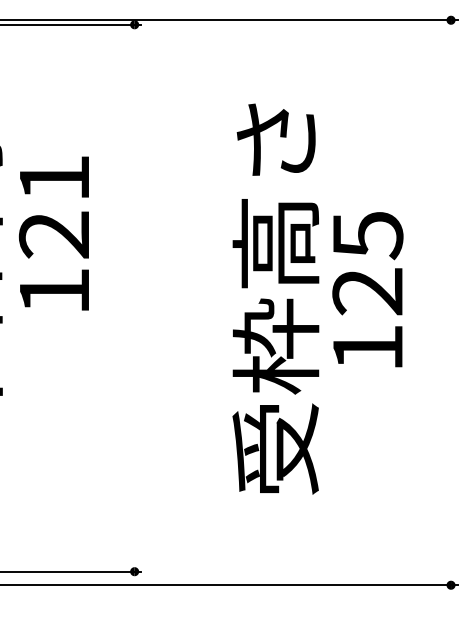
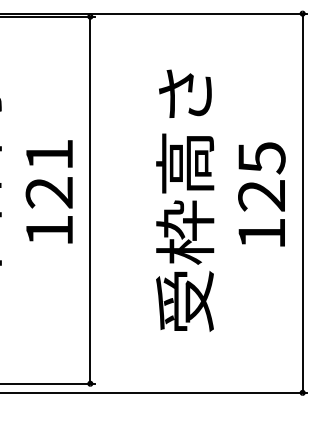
text: (52, 233) -> (48, 191), moved
text: (367, 289) -> (261, 194), moved
line: (134, 297) -> (90, 199), added
line: (450, 301) -> (302, 202), added

